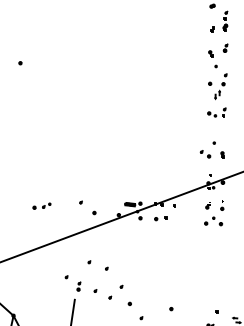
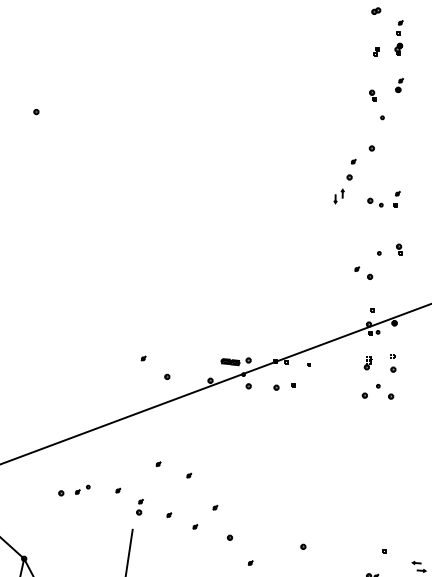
part: (220, 86) -> (344, 181), moved
part: (222, 154) -> (399, 248), moved
part: (41, 205) -> (73, 489), moved

